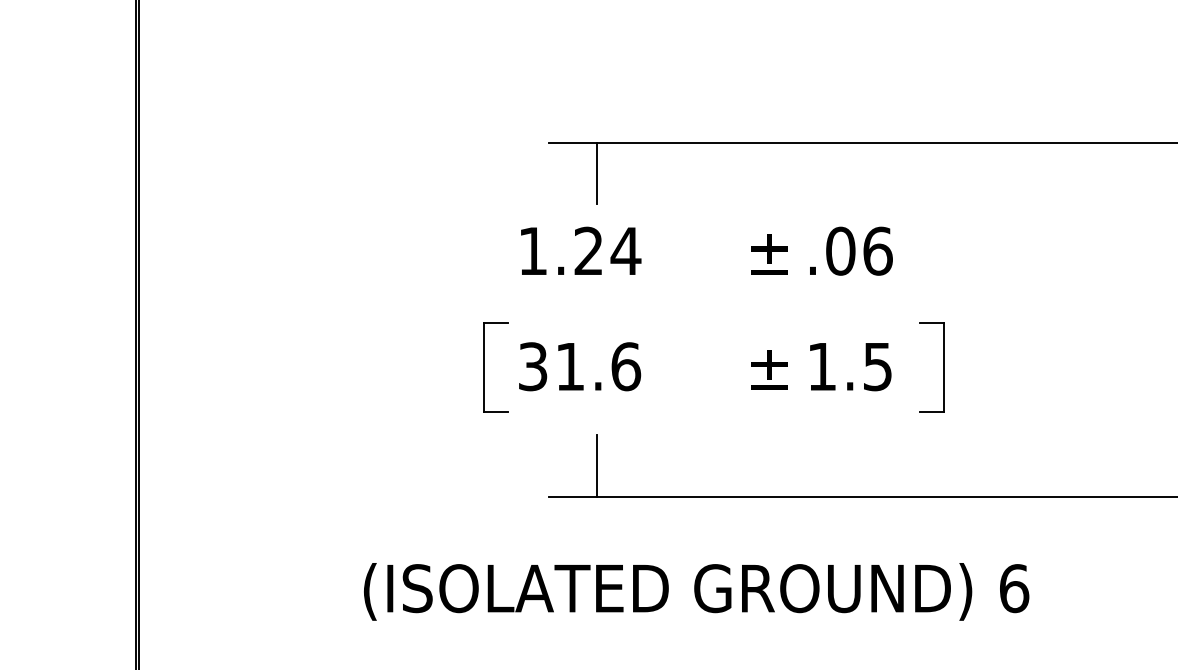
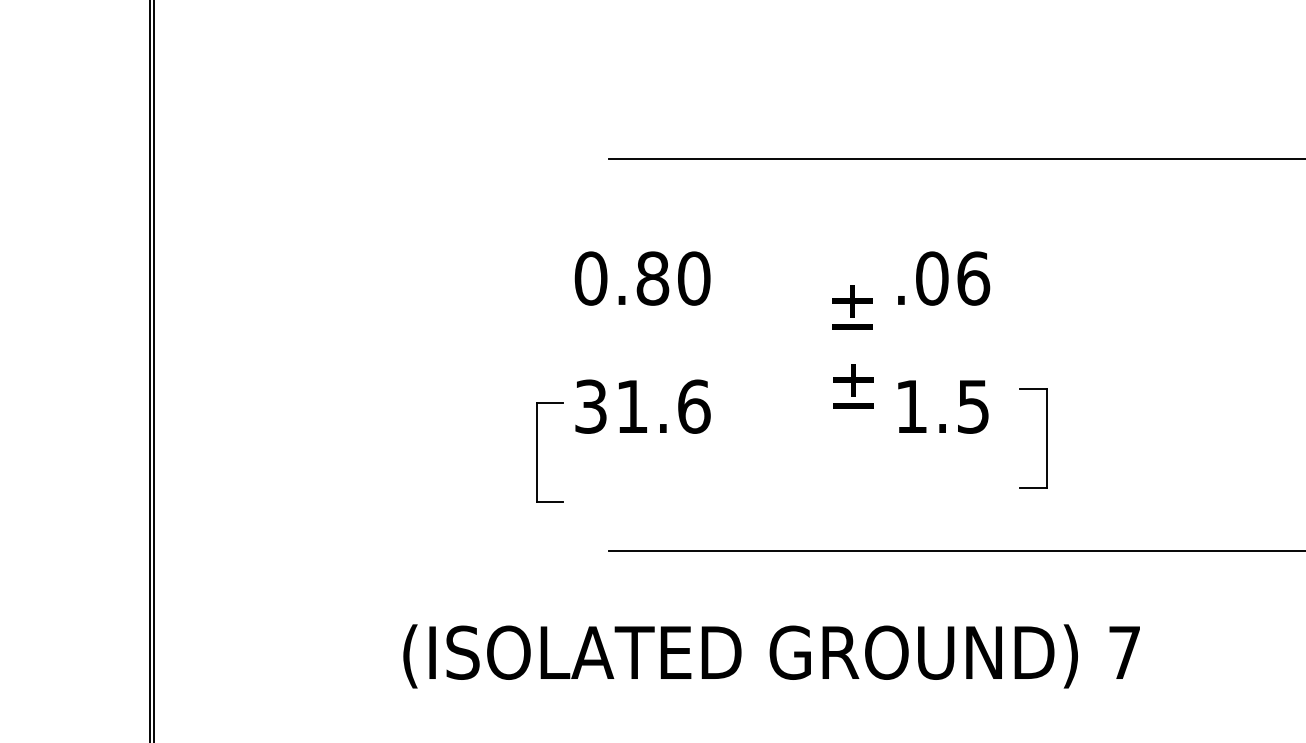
line: (596, 173) -> (661, 192), removed
text: (579, 251) -> (642, 278), 1.24 -> 0.80
text: (769, 254) -> (852, 307), moved
part: (484, 367) -> (537, 452), moved
part: (943, 367) -> (1046, 438), moved
text: (769, 370) -> (853, 386), moved
line: (596, 465) -> (661, 516), removed
text: (1014, 588) -> (1124, 652), 6 -> 7

